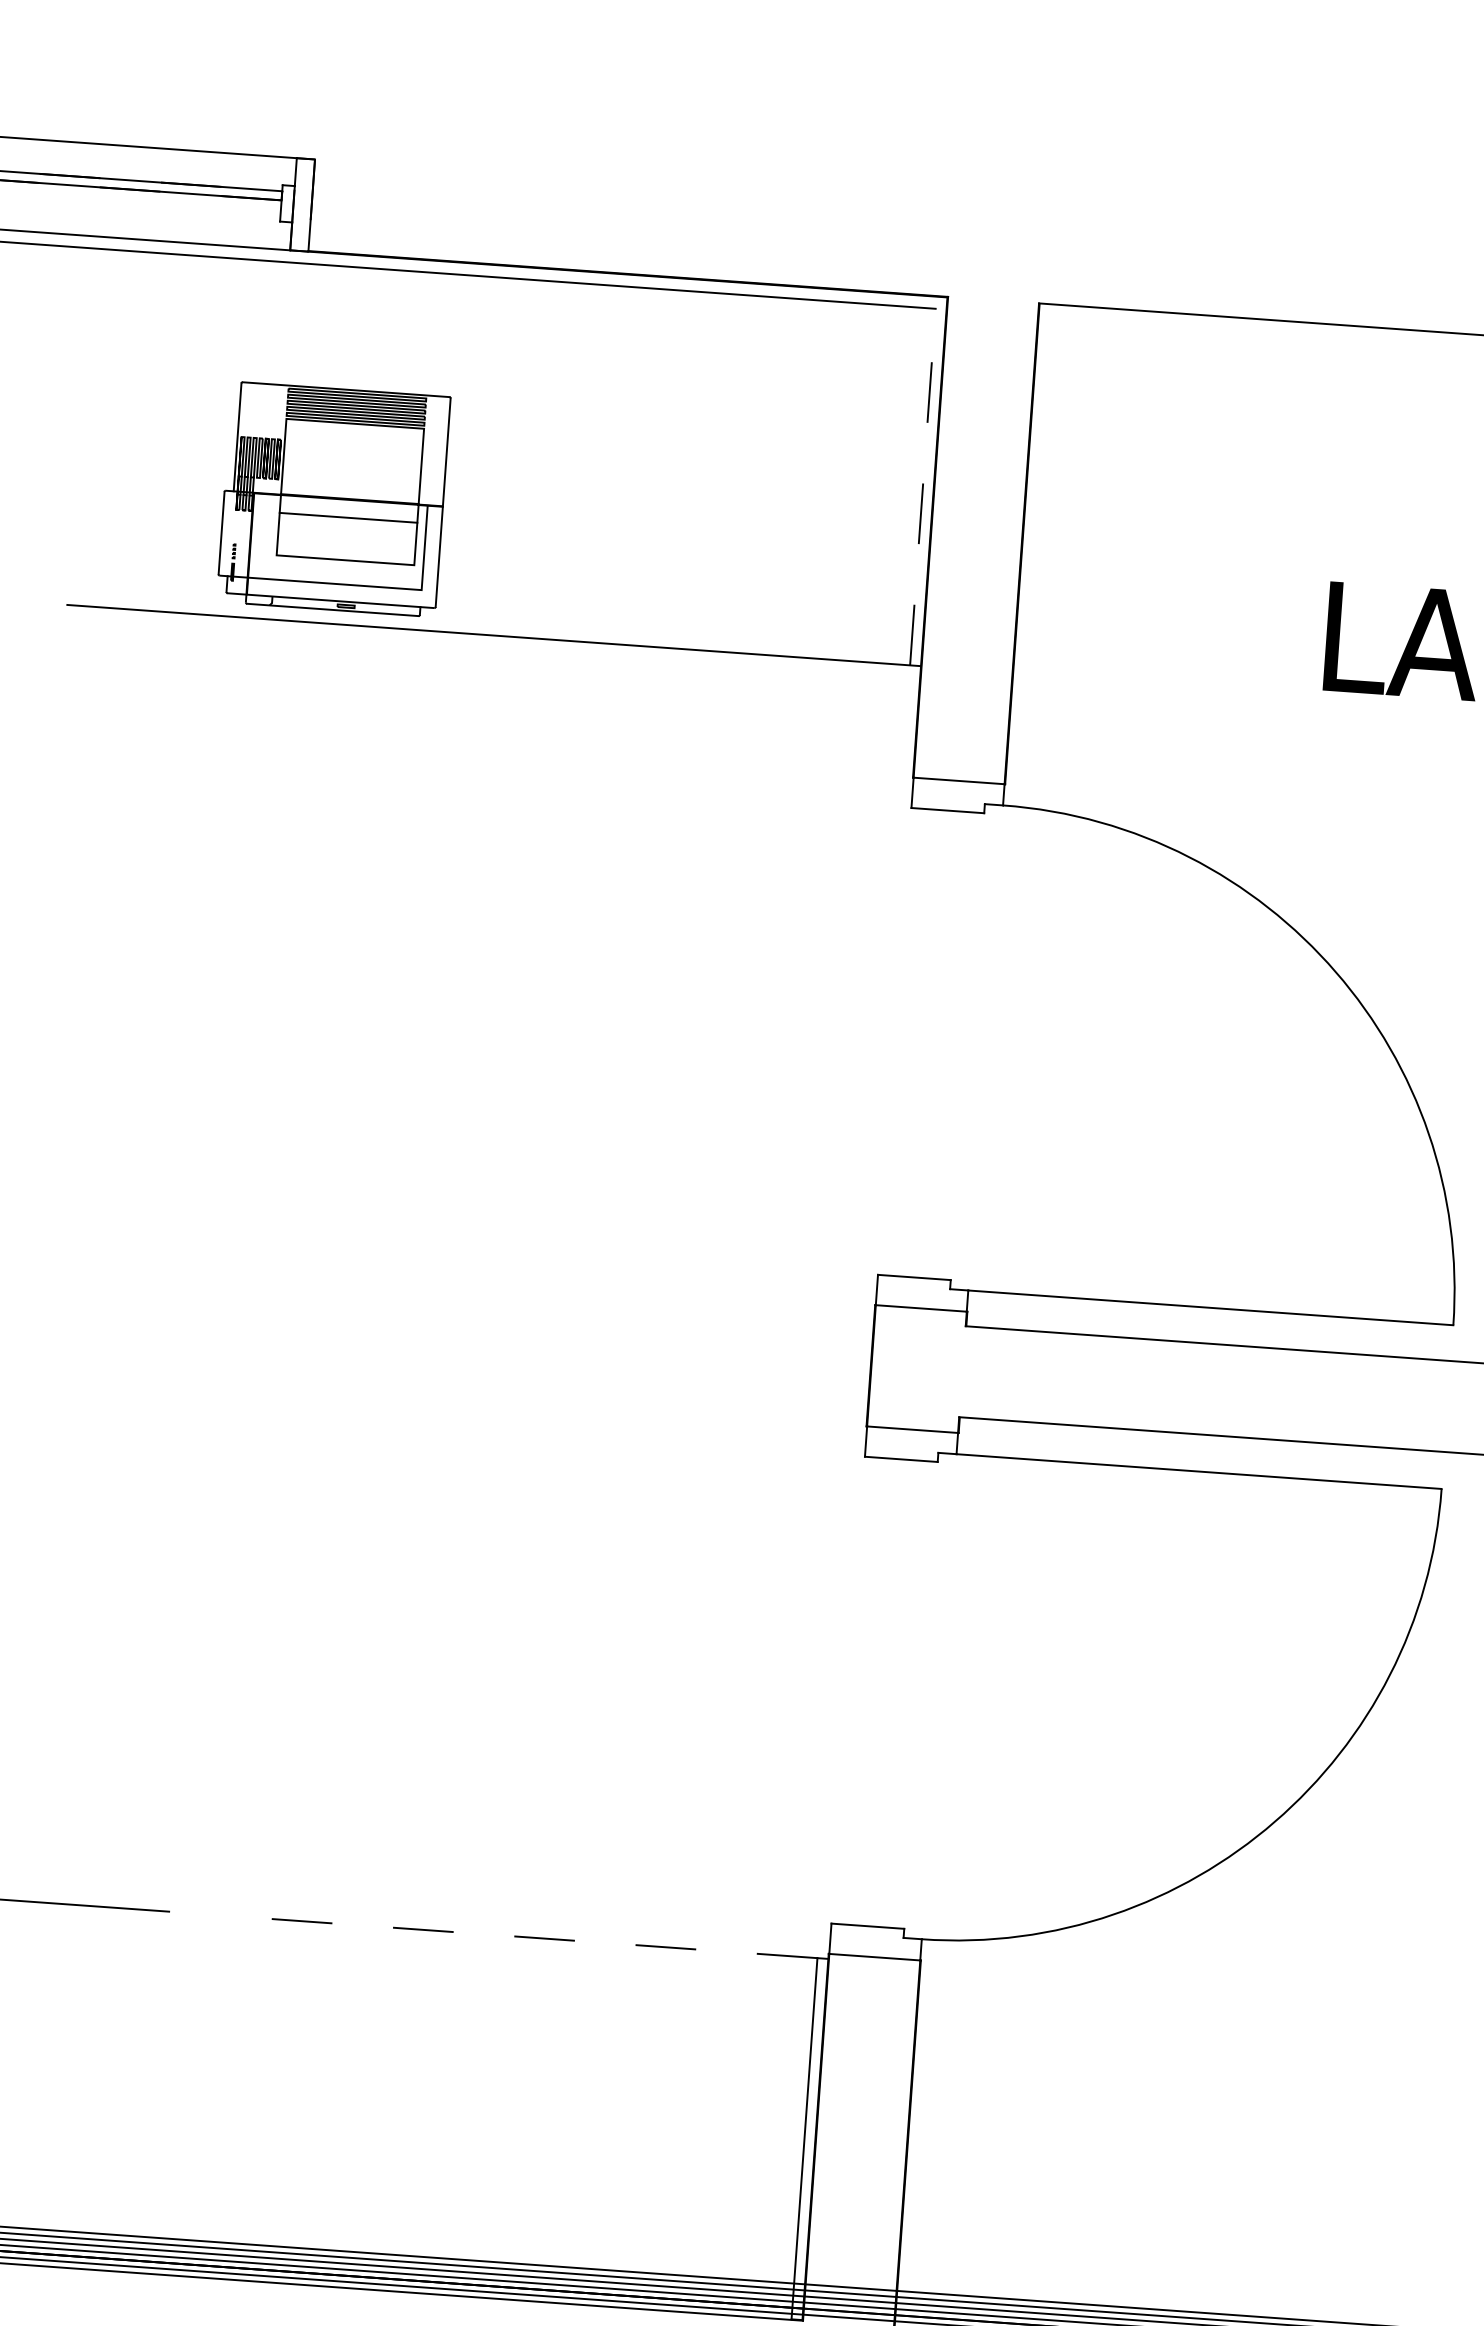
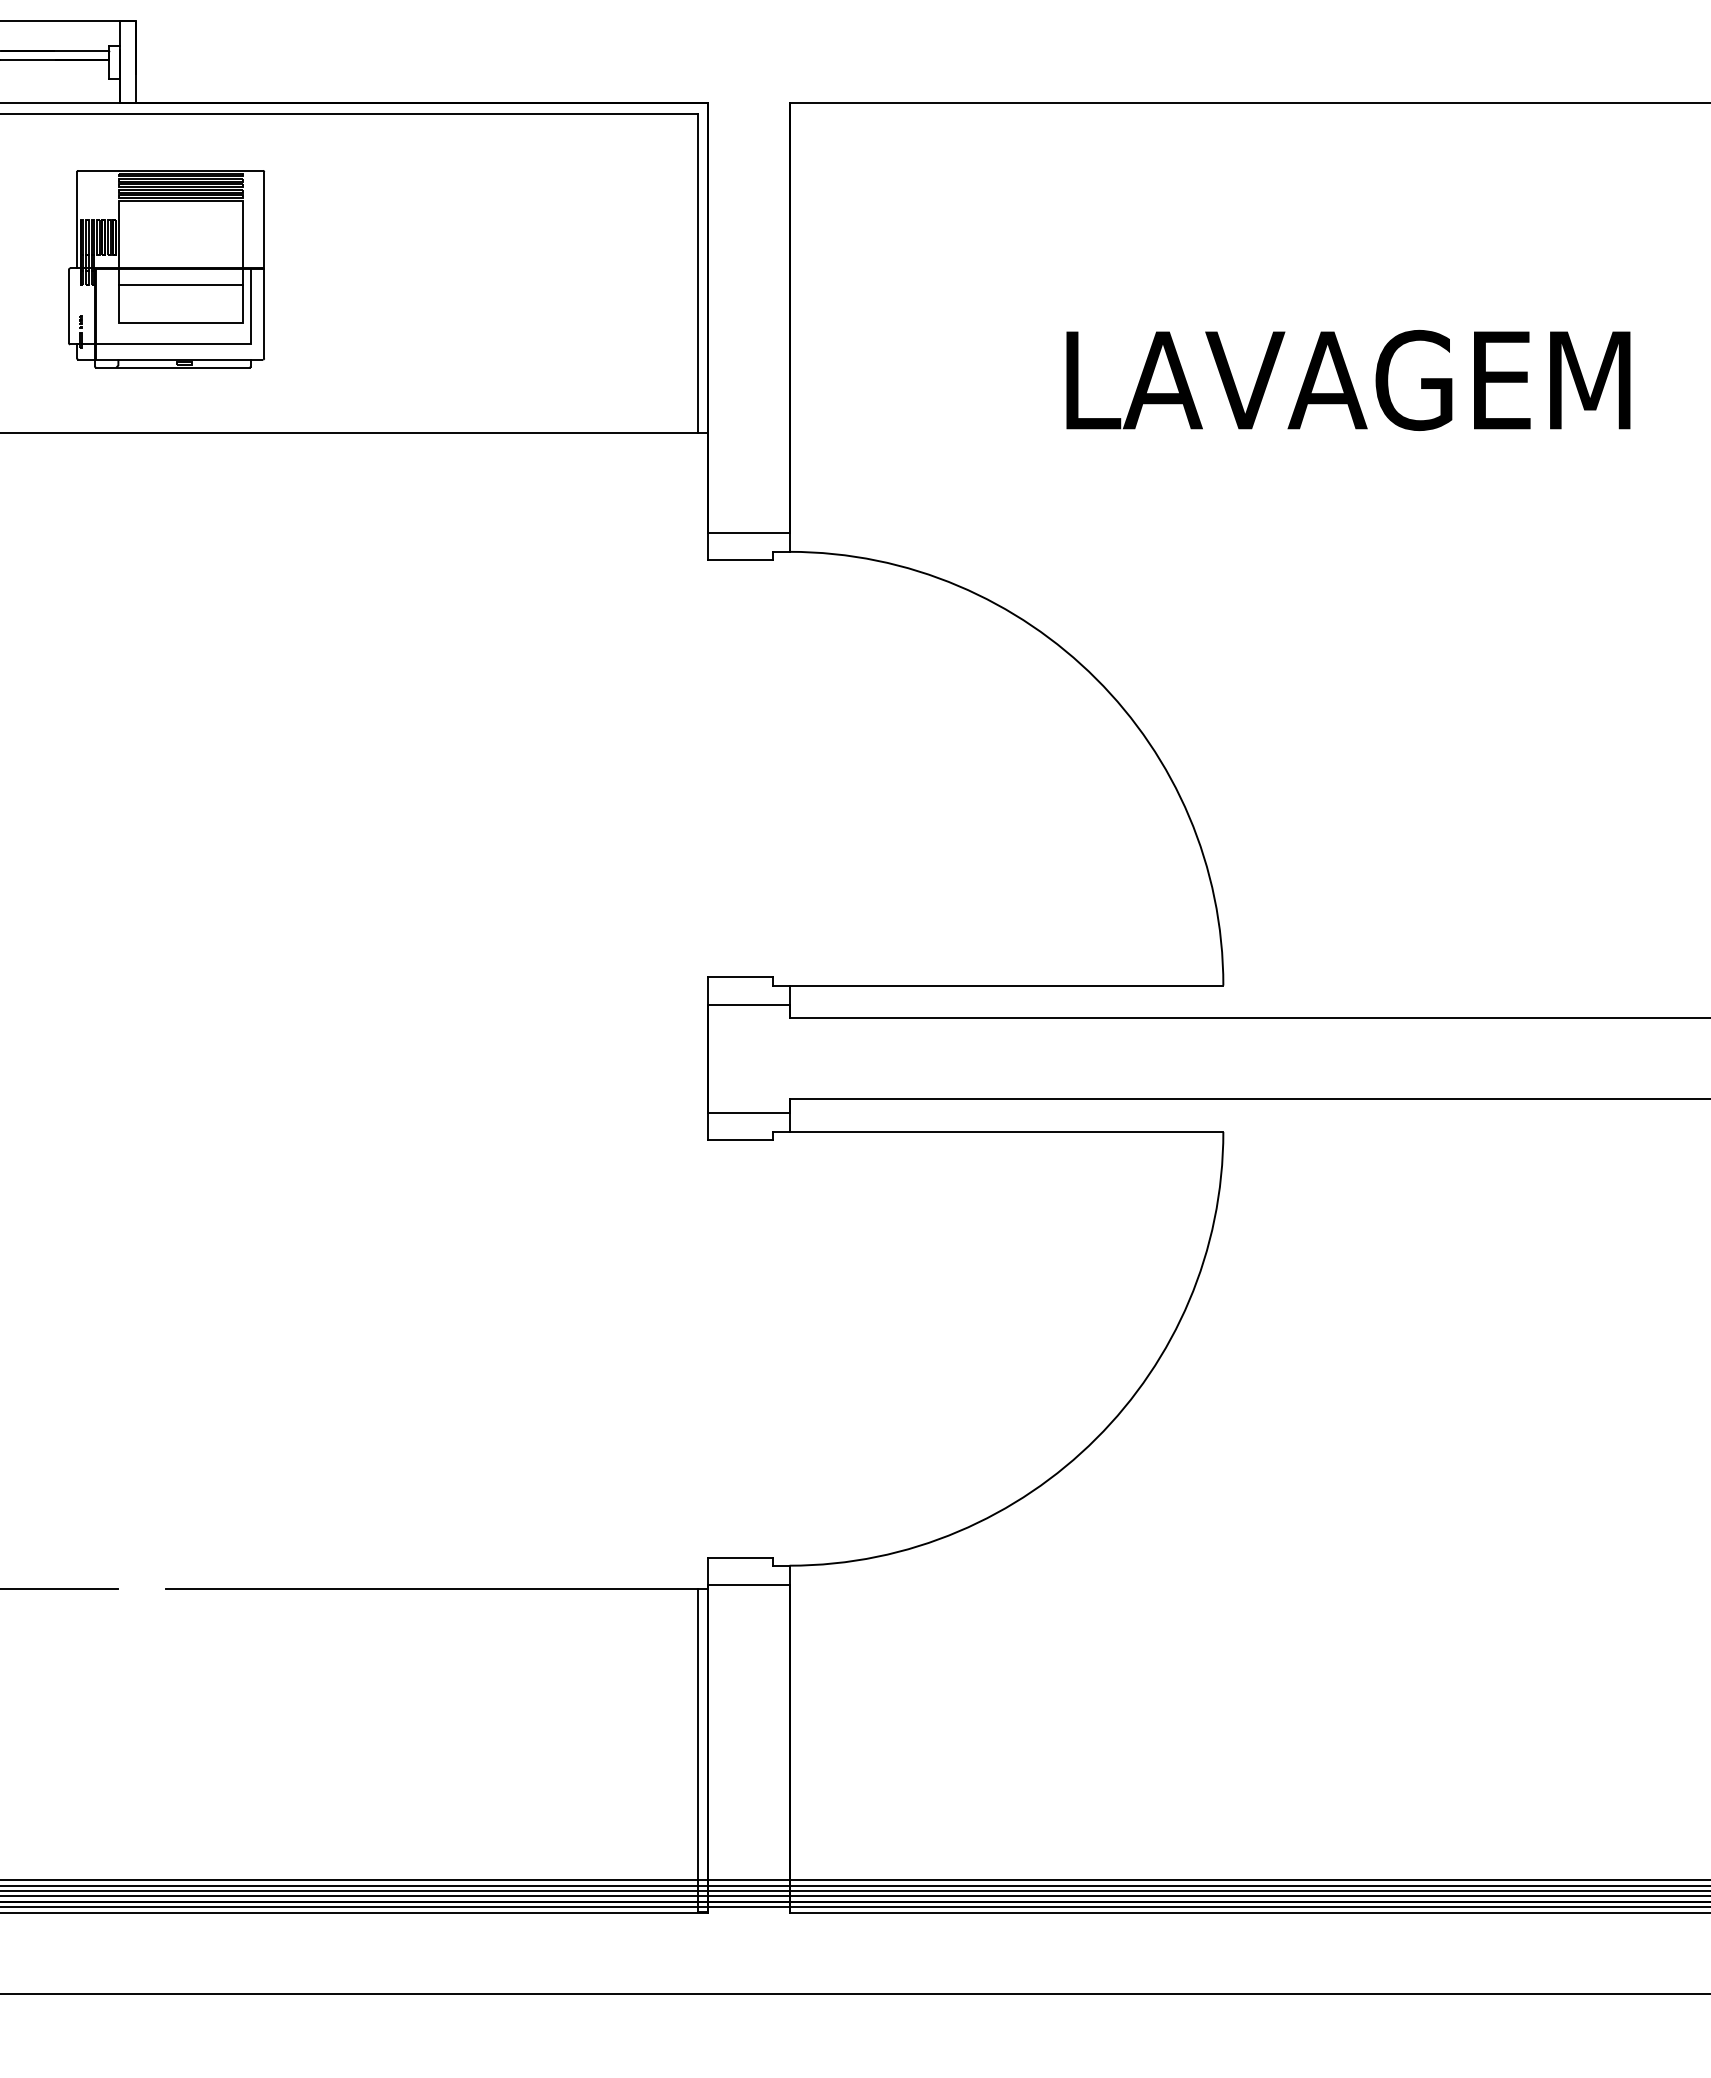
line: (923, 486) -> (698, 273), dashed -> solid
part: (333, 499) -> (166, 269), moved
line: (520, 1937) -> (432, 1589), dashed -> solid

